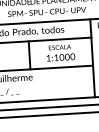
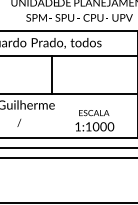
text: (60, 52) -> (94, 120), moved

